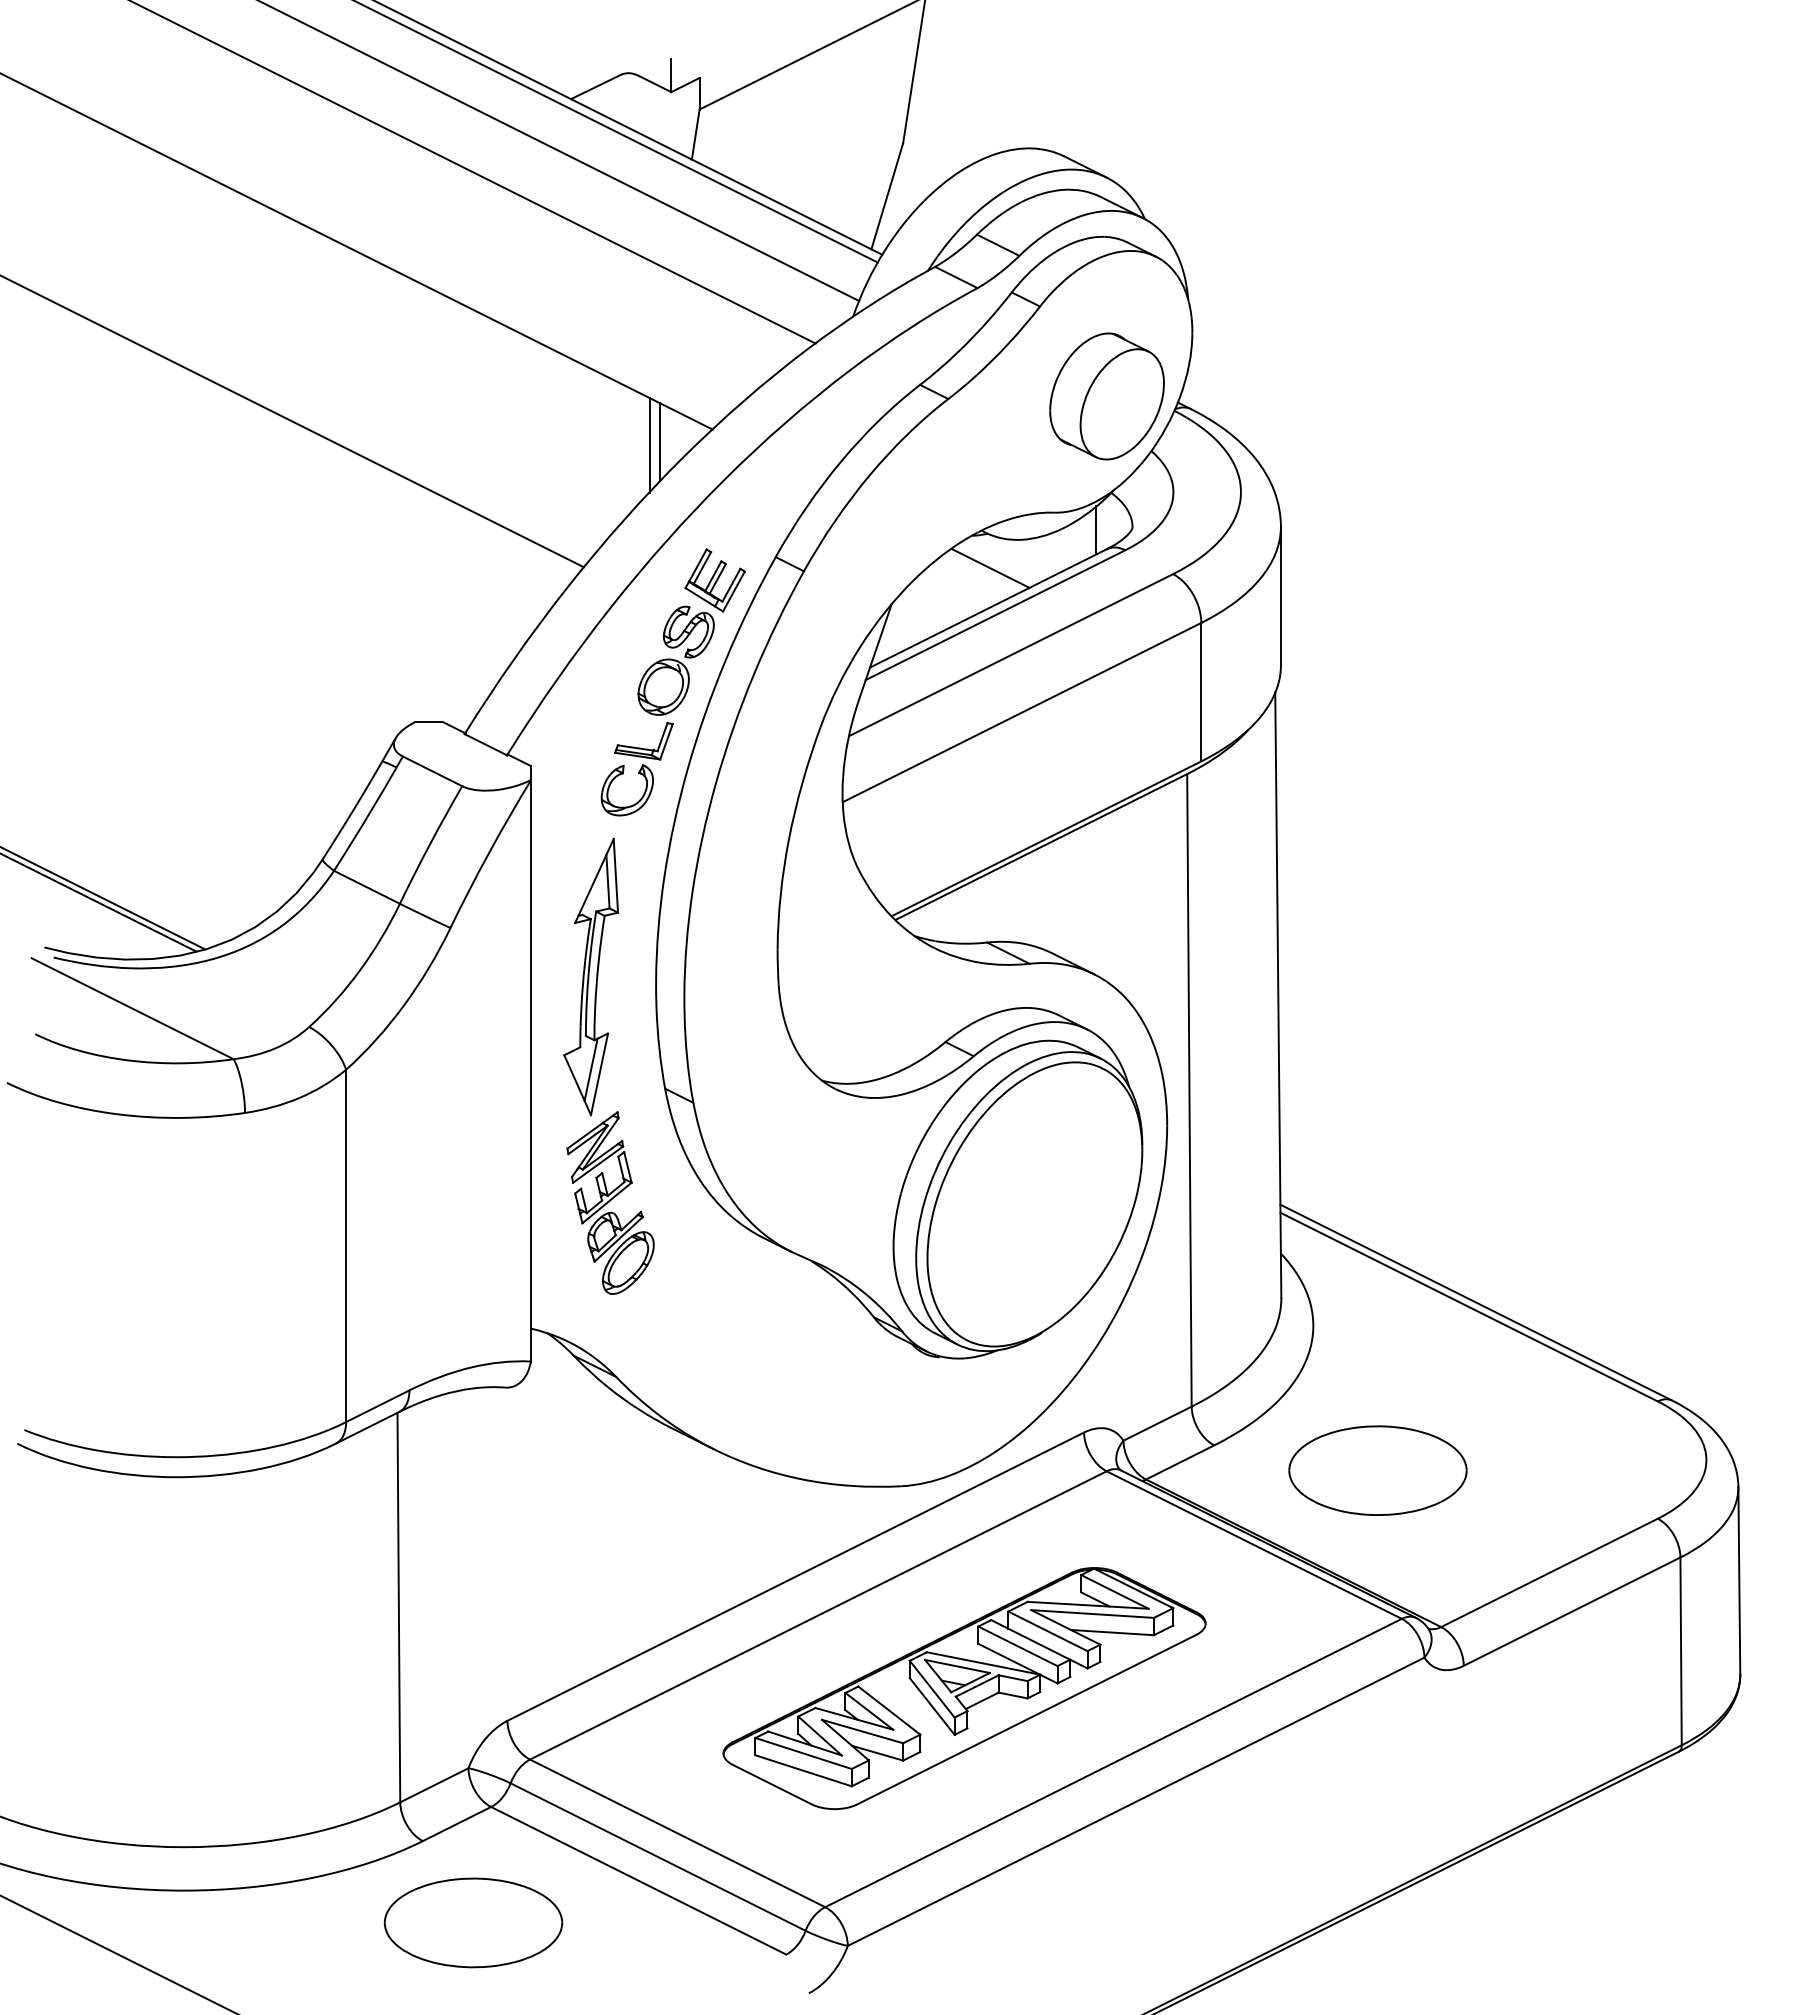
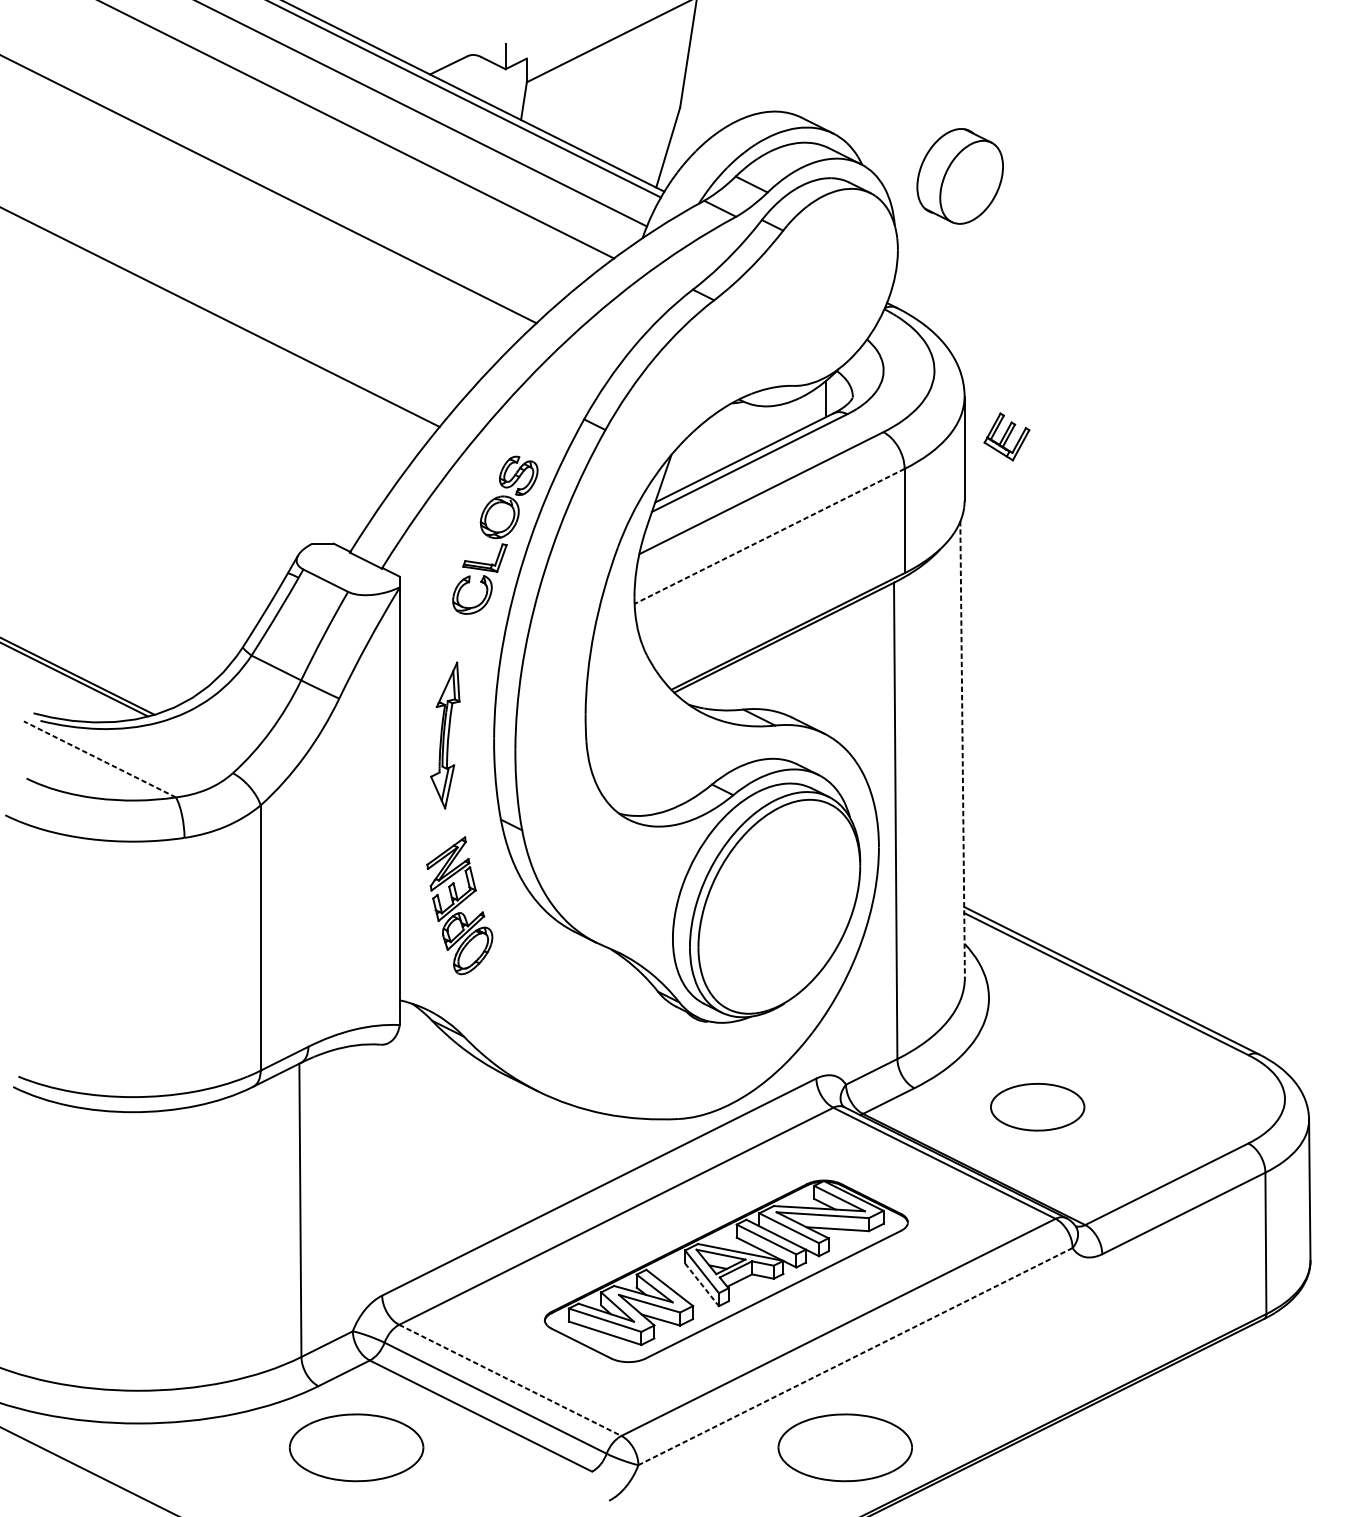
part: (1106, 396) -> (959, 176), moved
line: (660, 442) -> (497, 333), removed
line: (649, 444) -> (489, 334), removed
line: (990, 567) -> (745, 427), removed
part: (714, 580) -> (1006, 436), moved
line: (1021, 712) -> (769, 536), solid -> dashed
part: (591, 976) -> (445, 735), size x0.7
line: (1278, 994) -> (962, 748), solid -> dashed
line: (132, 1008) -> (99, 759), solid -> dashed
part: (1377, 1470) -> (1037, 1107), size x0.7
line: (932, 1706) -> (702, 1284), solid -> dashed
line: (1135, 1802) -> (855, 1357), solid -> dashed
line: (677, 1833) -> (510, 1380), solid -> dashed
part: (1122, 1922) -> (845, 1447), added

